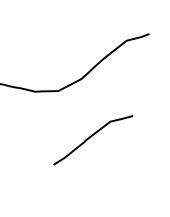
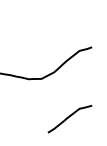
curve: (90, 139) -> (68, 118), moved

